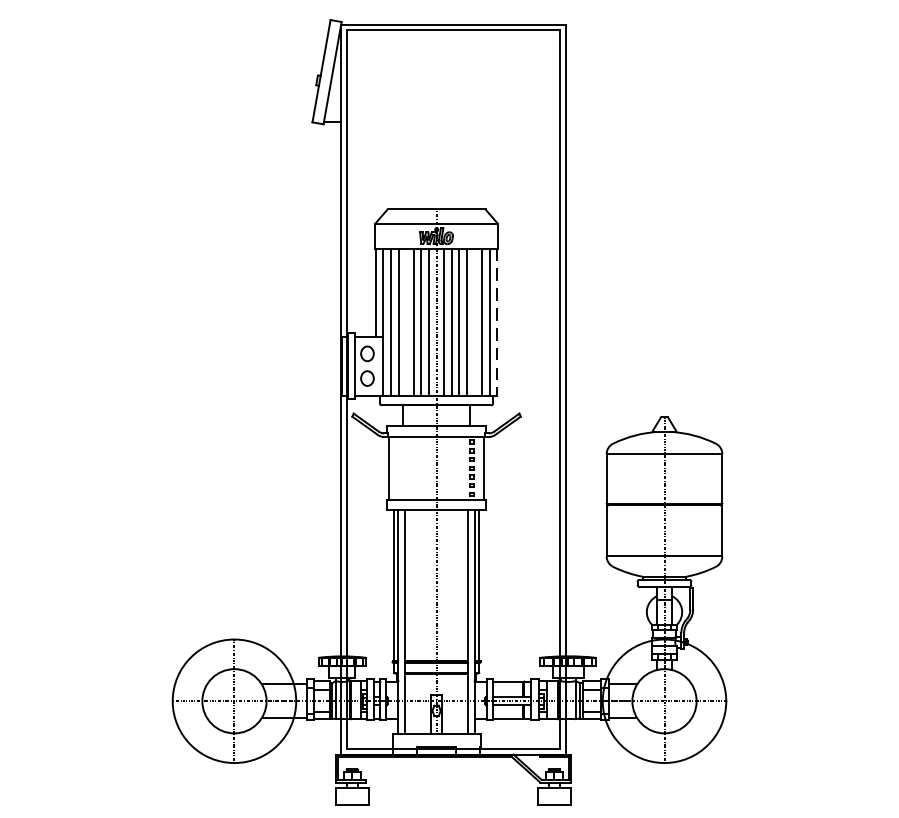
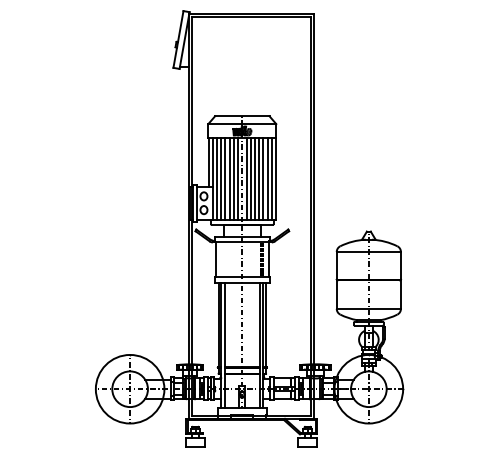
line: (406, 321) -> (225, 178), added
line: (474, 321) -> (263, 178), added
line: (498, 321) -> (276, 178), dashed -> solid

